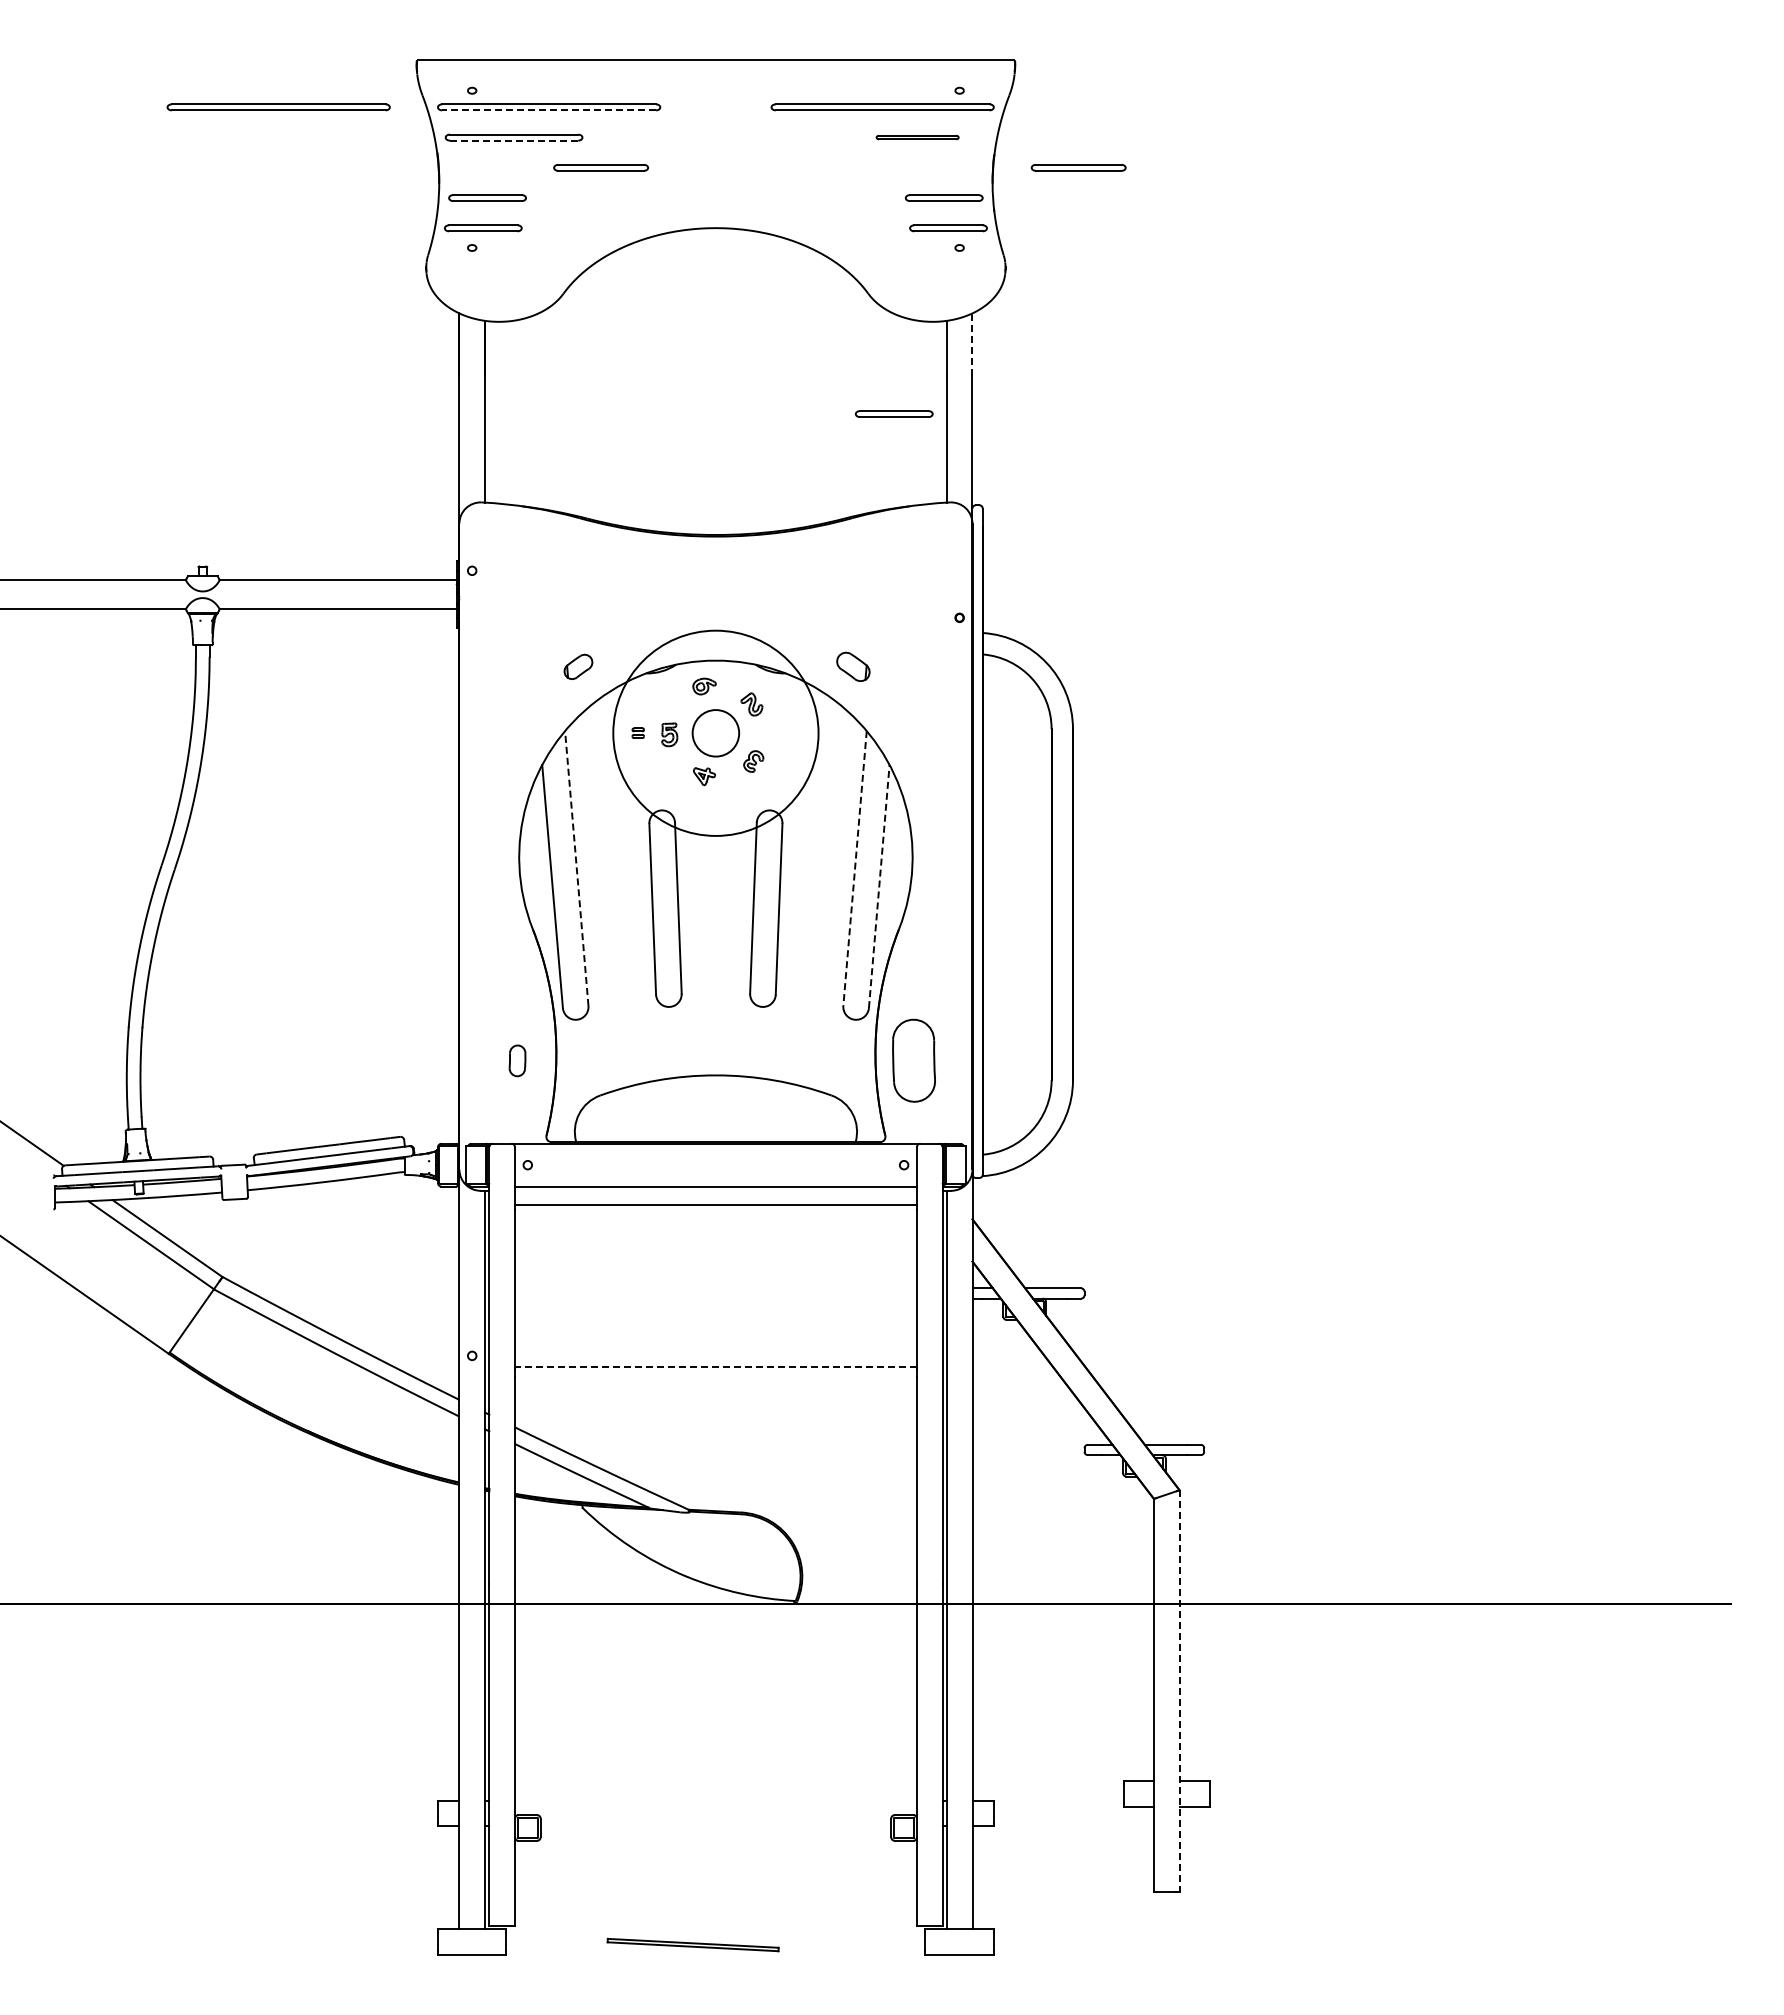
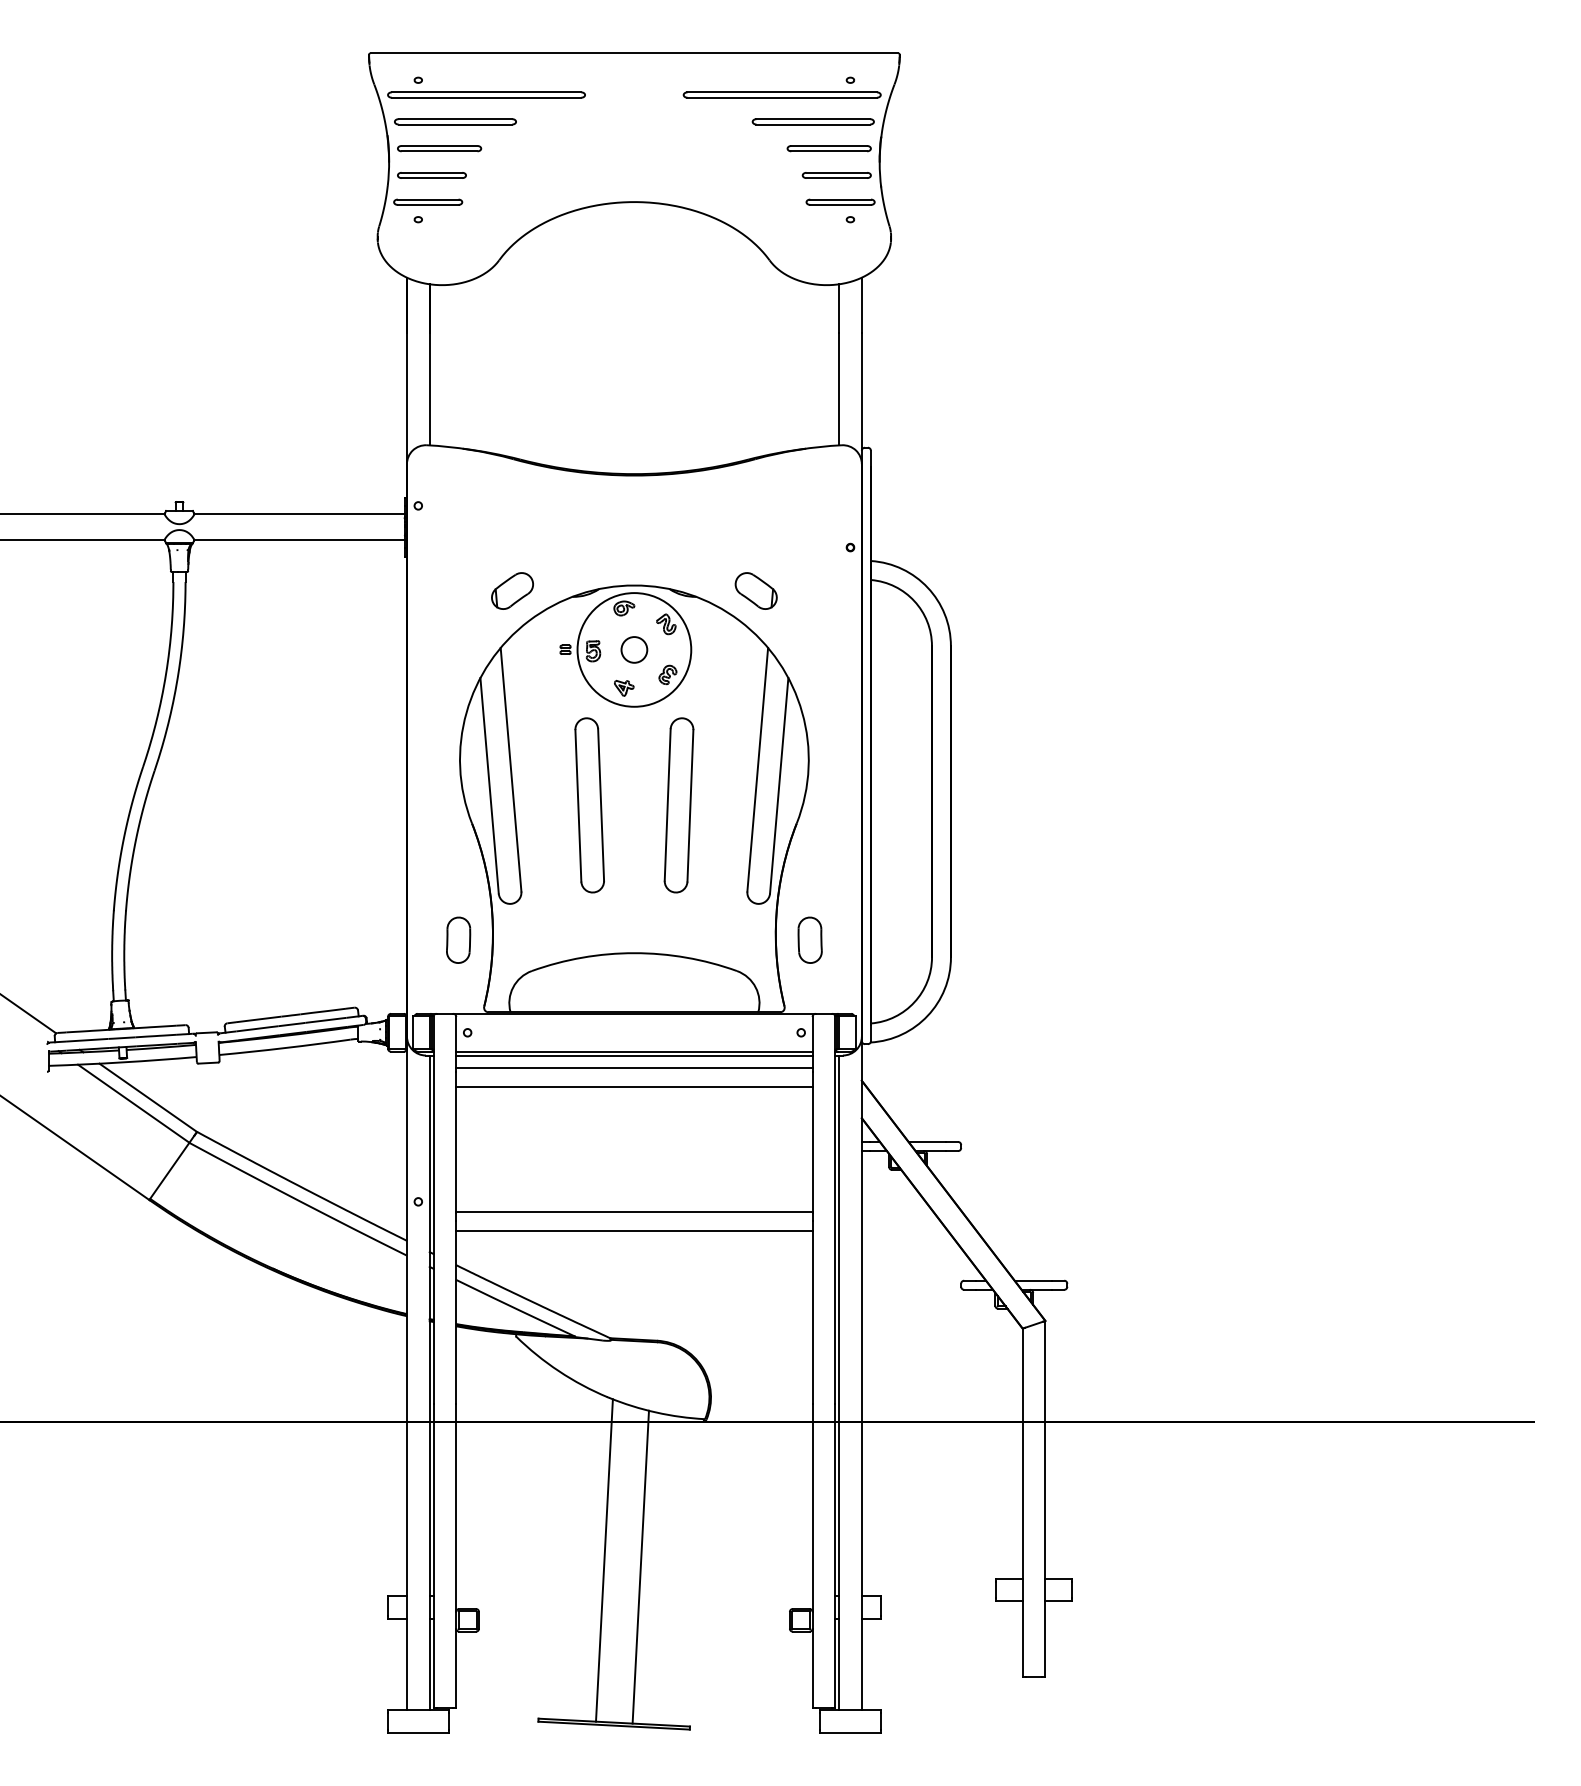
part: (278, 107) -> (246, 95), removed
line: (549, 110) -> (486, 97), dashed -> solid
part: (917, 137) -> (813, 121), size x1.67
line: (513, 140) -> (454, 124), dashed -> solid
part: (600, 167) -> (439, 148), moved
part: (1078, 167) -> (829, 148), moved
line: (972, 344) -> (861, 305), dashed -> solid
part: (894, 413) -> (792, 366), removed
part: (578, 666) -> (512, 590), size x1.67
part: (853, 666) -> (756, 590), size x1.43
circle: (715, 732) -> (634, 649), size x0.62
circle: (715, 733) -> (634, 650), size x0.62
line: (576, 868) -> (510, 769), dashed -> solid
line: (855, 868) -> (758, 769), dashed -> solid
line: (879, 886) -> (779, 785), dashed -> solid
part: (517, 1060) -> (458, 939), size x1.67
part: (914, 1060) -> (810, 939), size x0.62
line: (715, 1190) -> (634, 1055), added
line: (715, 1225) -> (634, 1086), added
line: (715, 1366) -> (634, 1211), dashed -> solid
line: (715, 1388) -> (634, 1230), added
line: (1179, 1691) -> (1045, 1499), dashed -> solid
line: (681, 1760) -> (603, 1560), added
line: (722, 1767) -> (640, 1566), added

